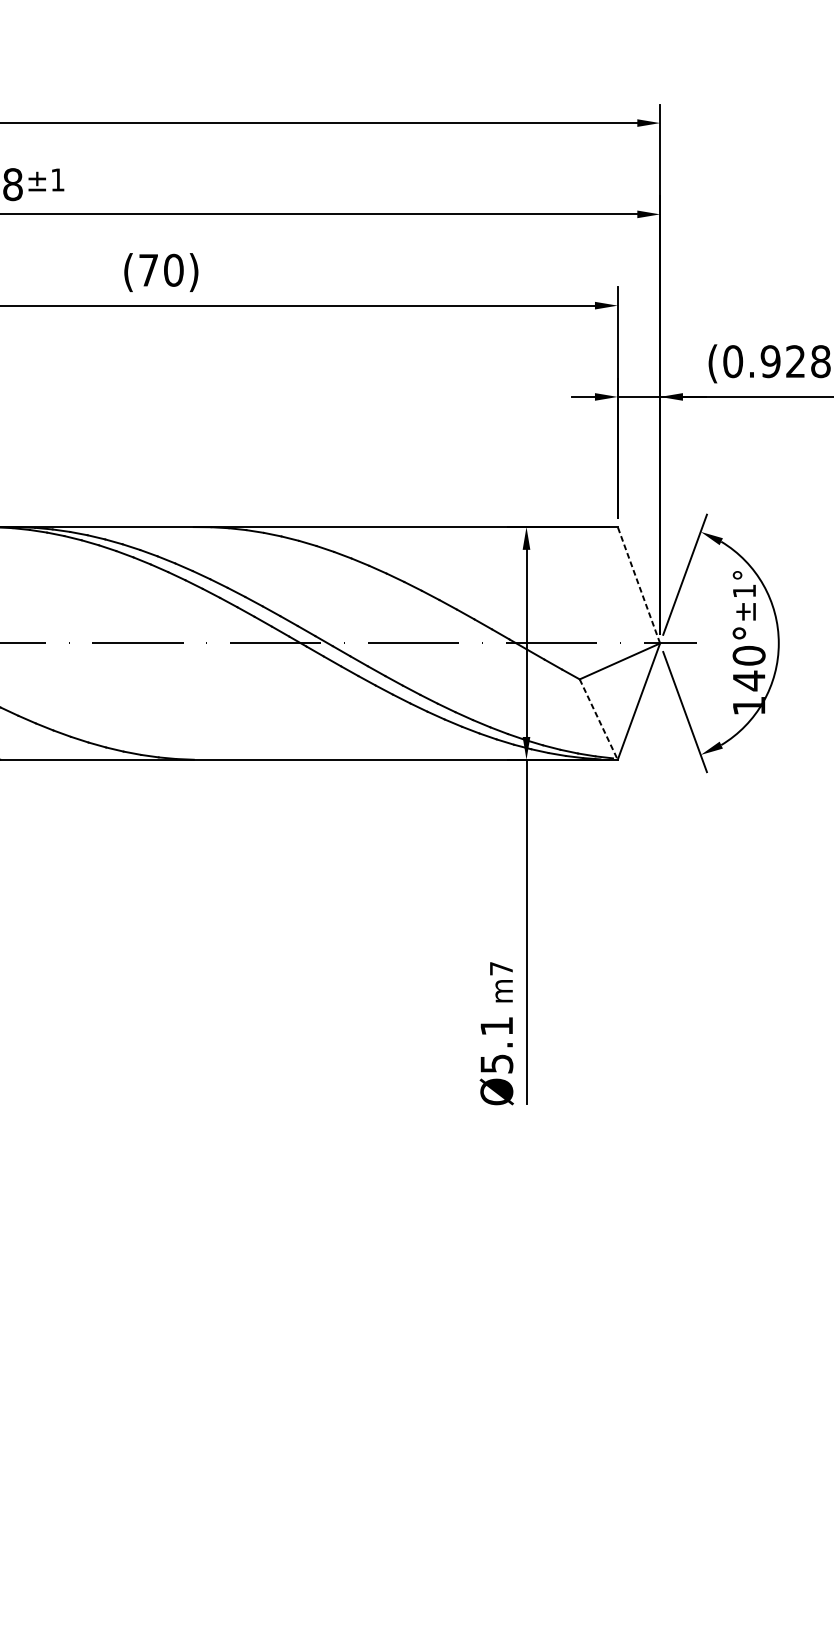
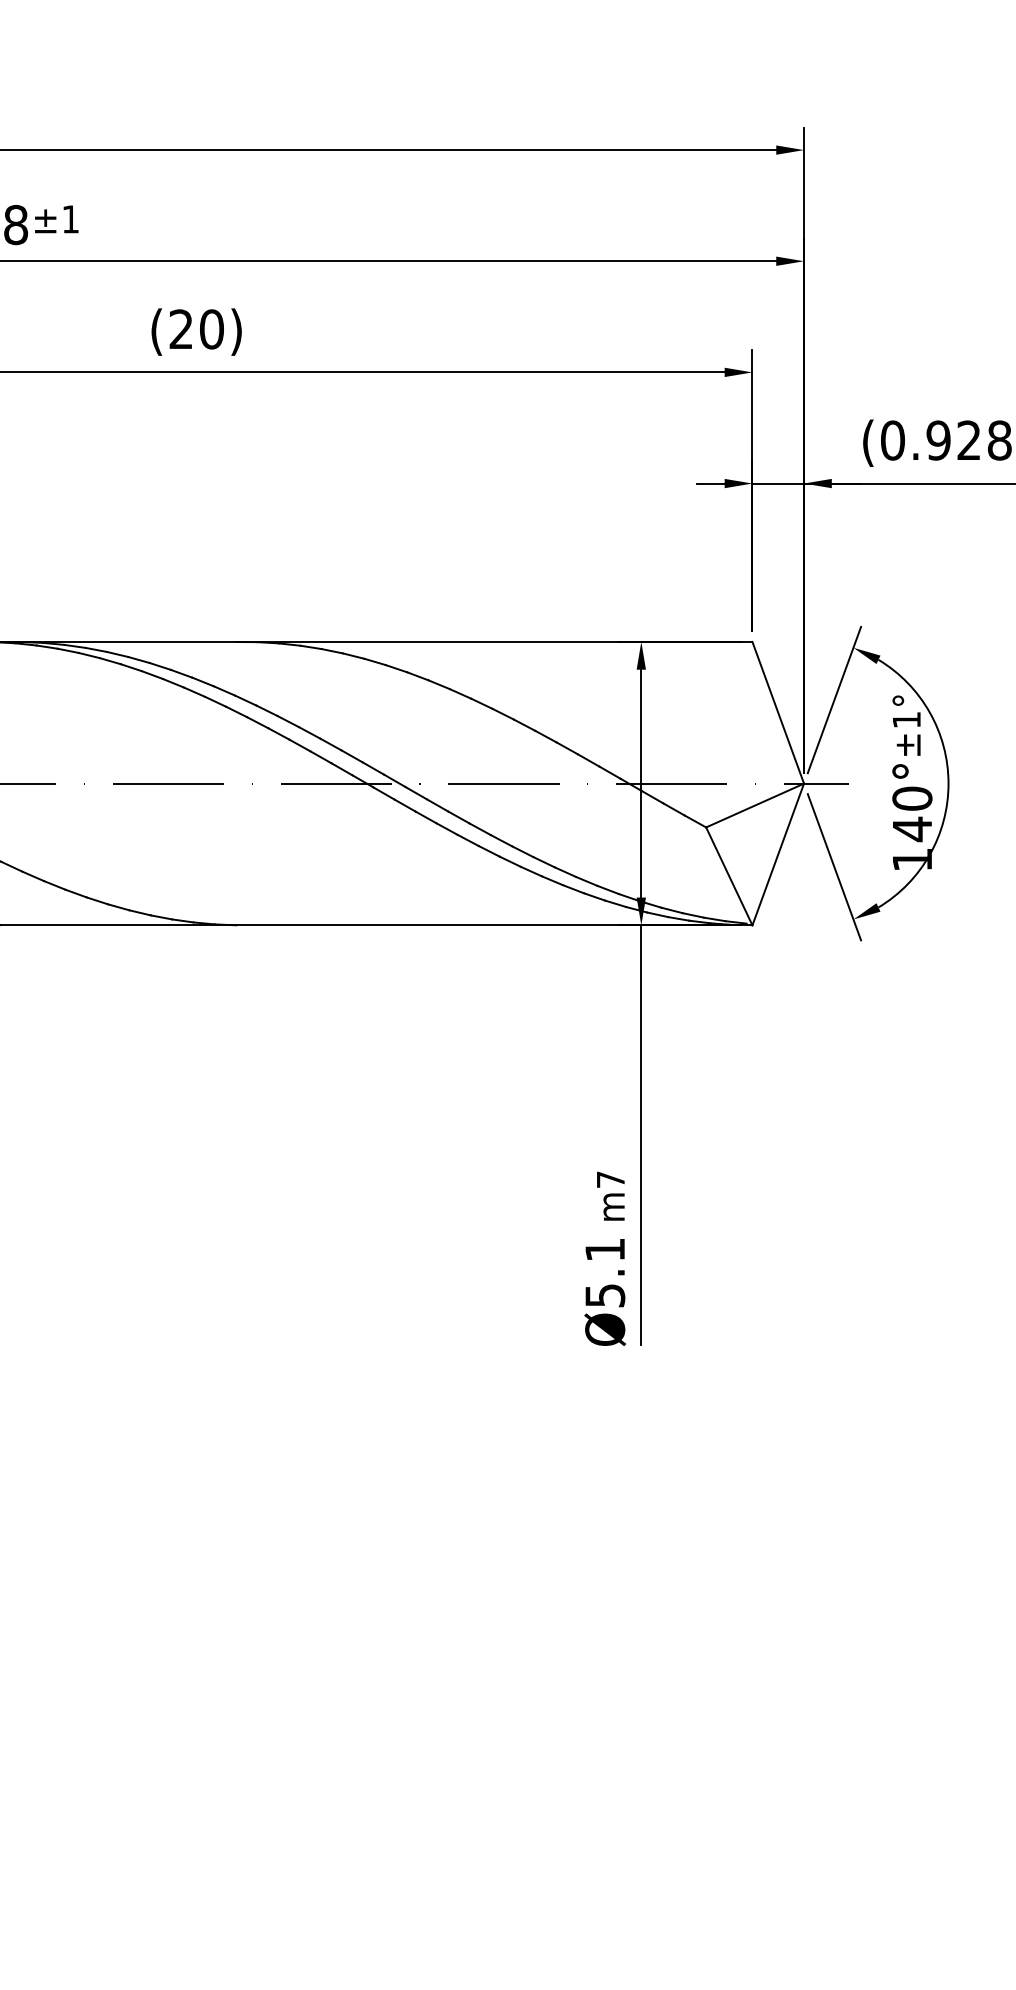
text: (148, 269) -> (180, 328), (70) -> (20)
line: (639, 584) -> (778, 712), dashed -> solid
line: (598, 719) -> (729, 876), dashed -> solid

